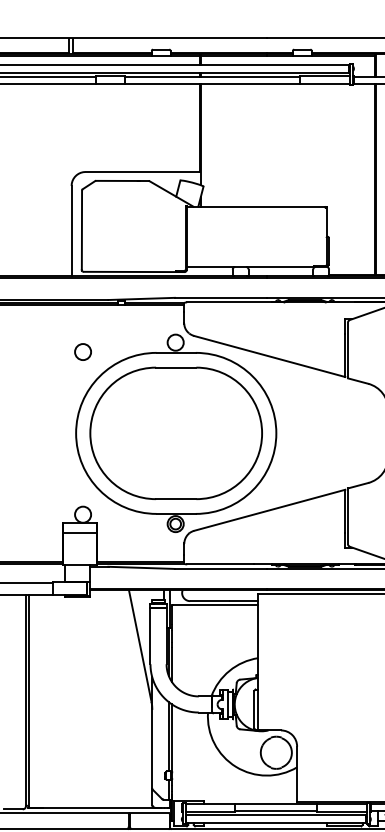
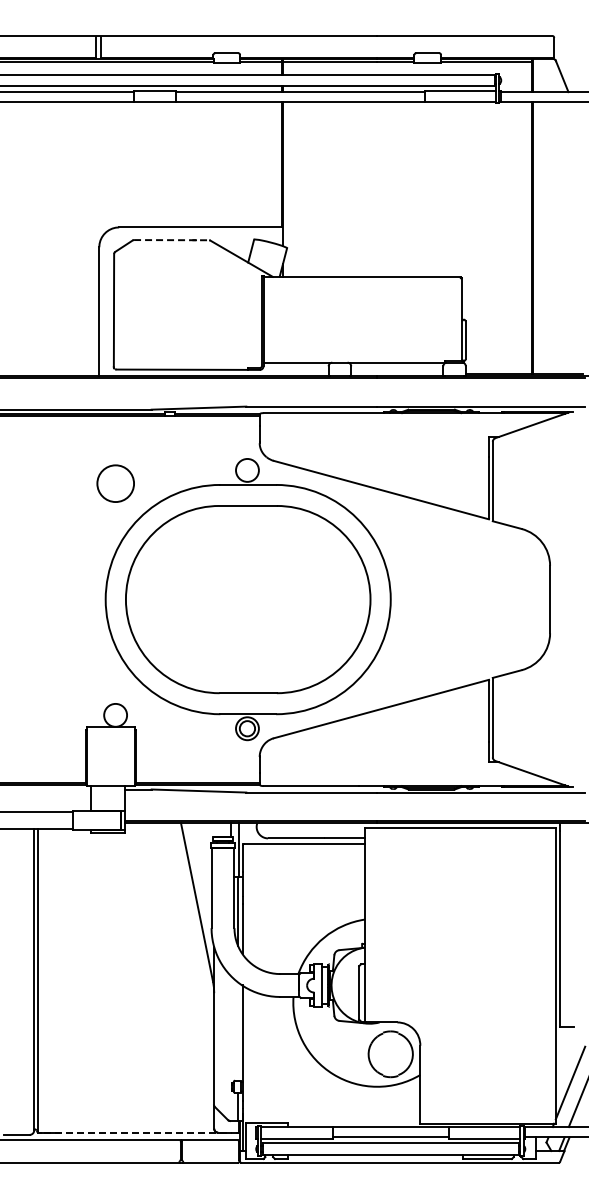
line: (122, 181) -> (171, 240), solid -> dashed
circle: (83, 351) -> (115, 483), size x1.6
line: (80, 533) -> (111, 741), removed
line: (168, 736) -> (237, 1031), removed
line: (96, 807) -> (134, 1132), solid -> dashed

